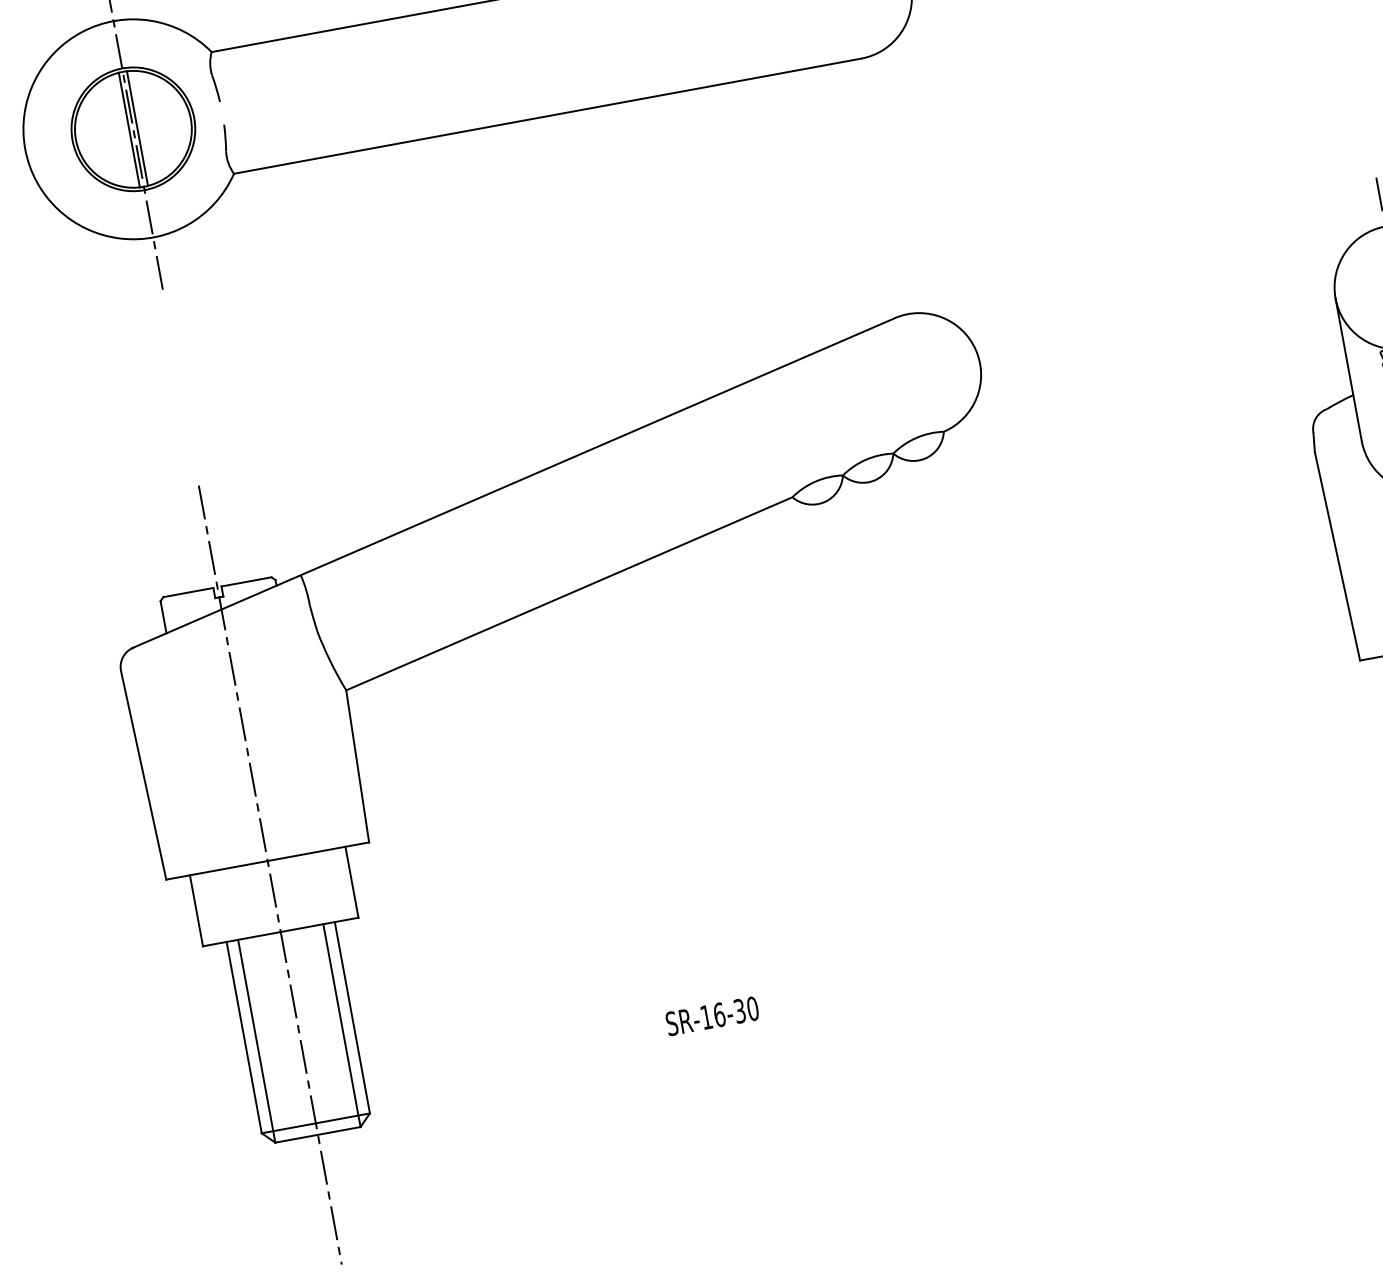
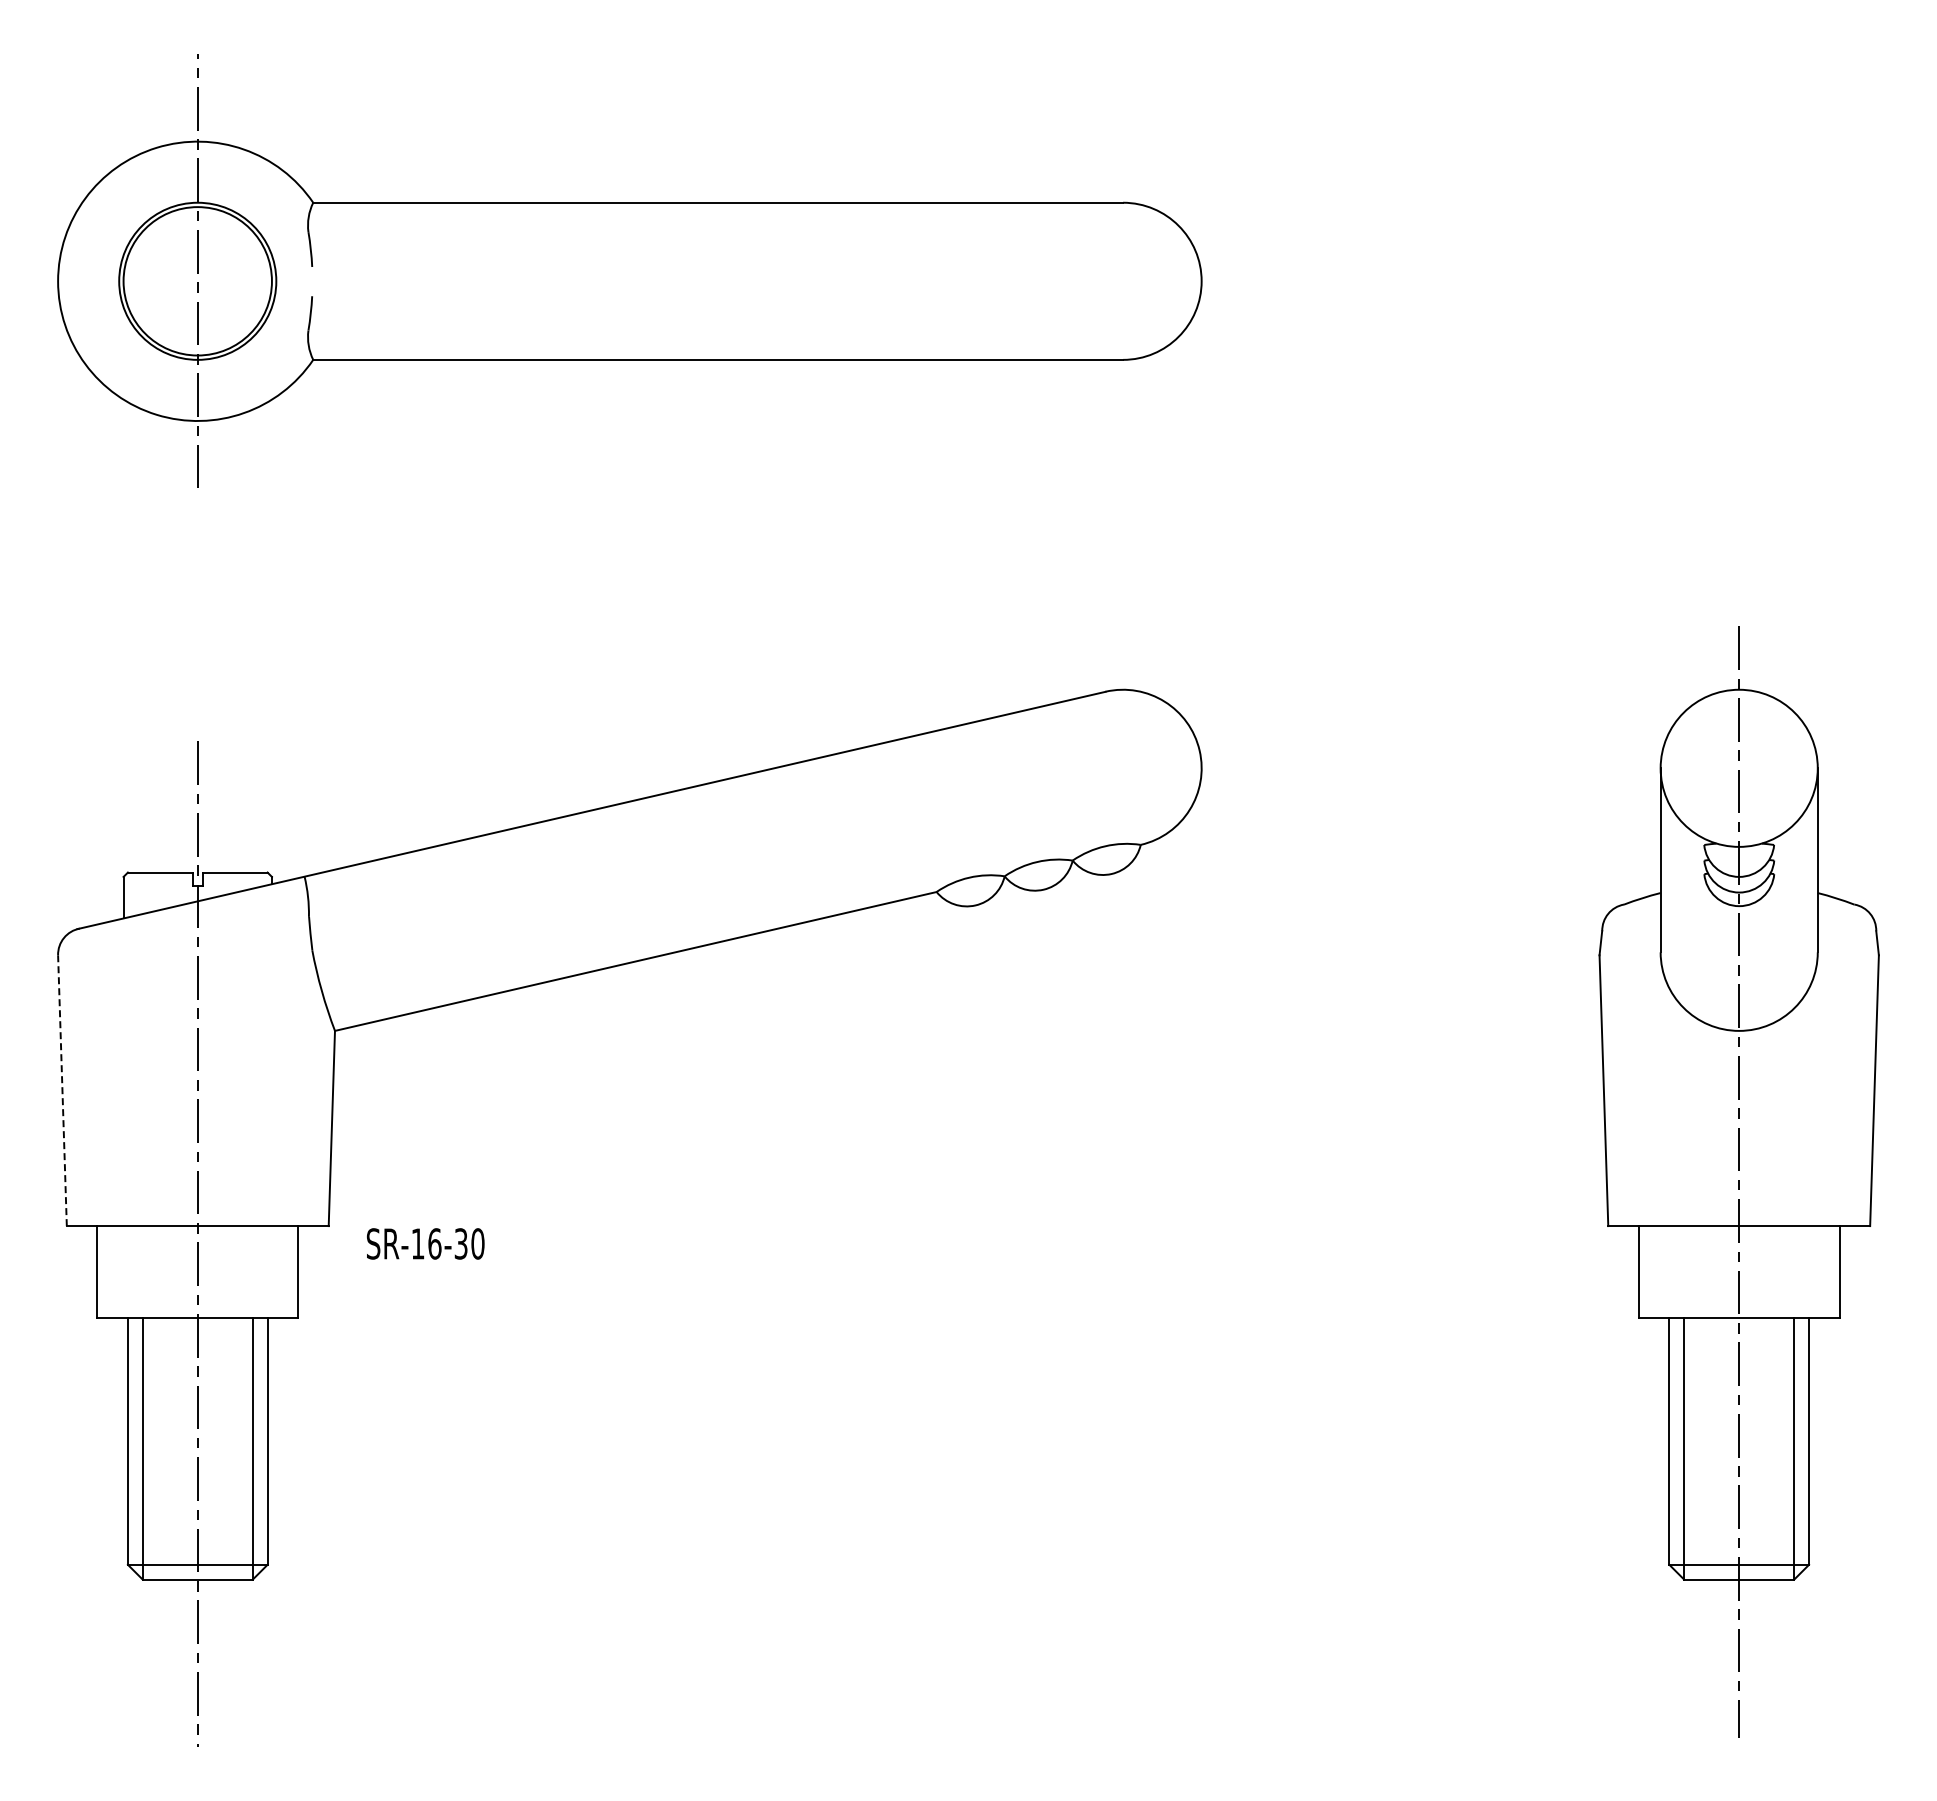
line: (137, 128) -> (203, 281), removed
line: (129, 130) -> (192, 281), removed
line: (143, 775) -> (62, 1090), solid -> dashed
text: (712, 1015) -> (425, 1243), moved

